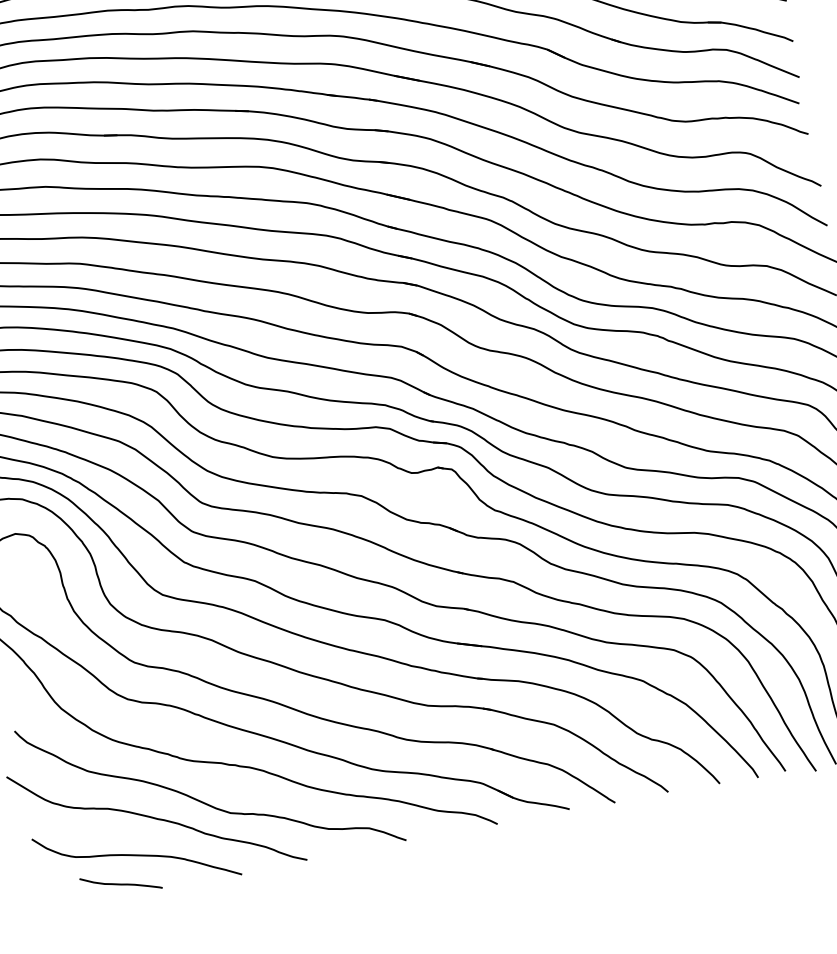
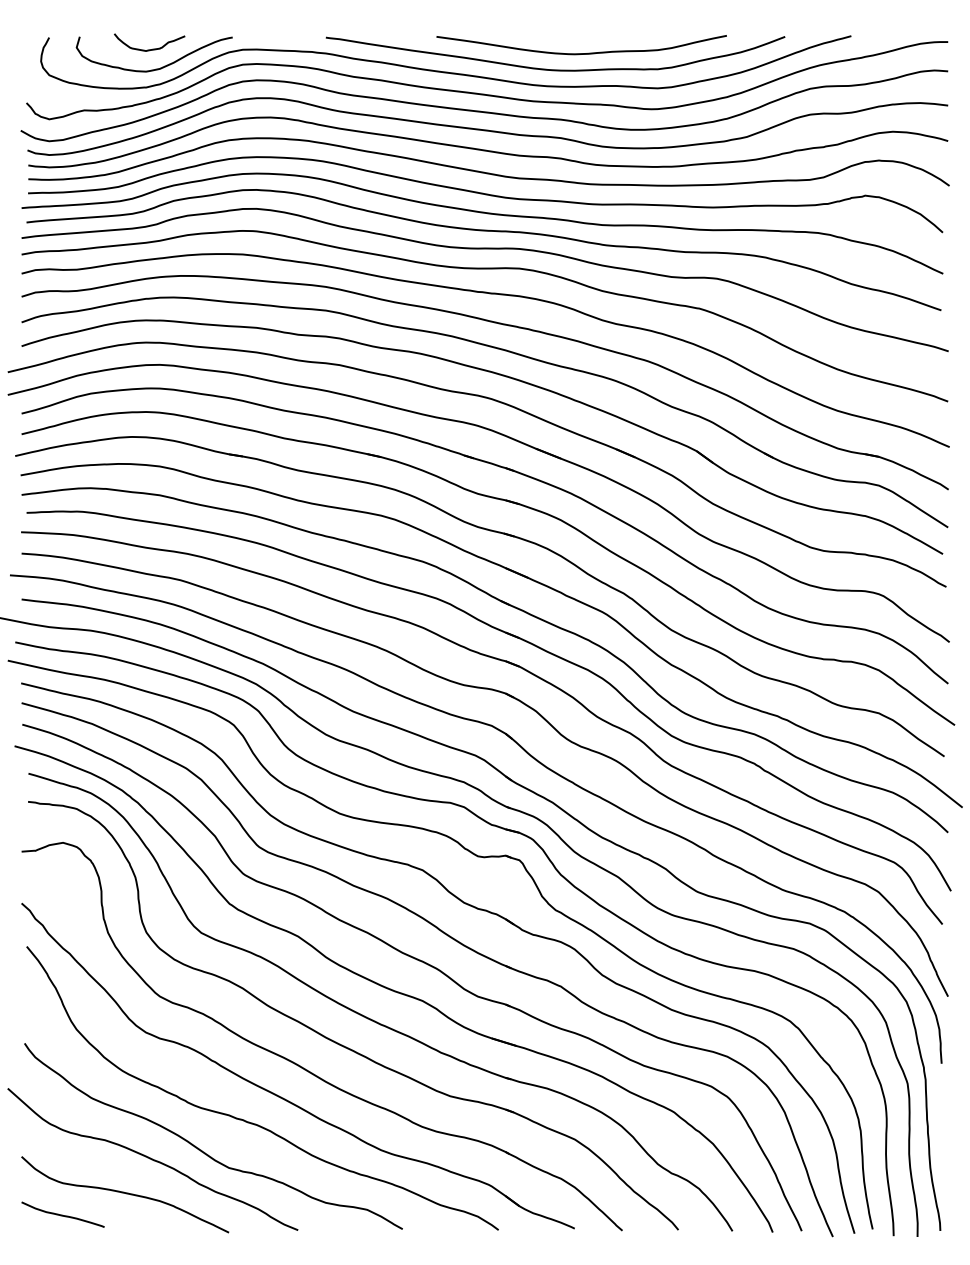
curve: (120, 883) -> (62, 1214), moved

